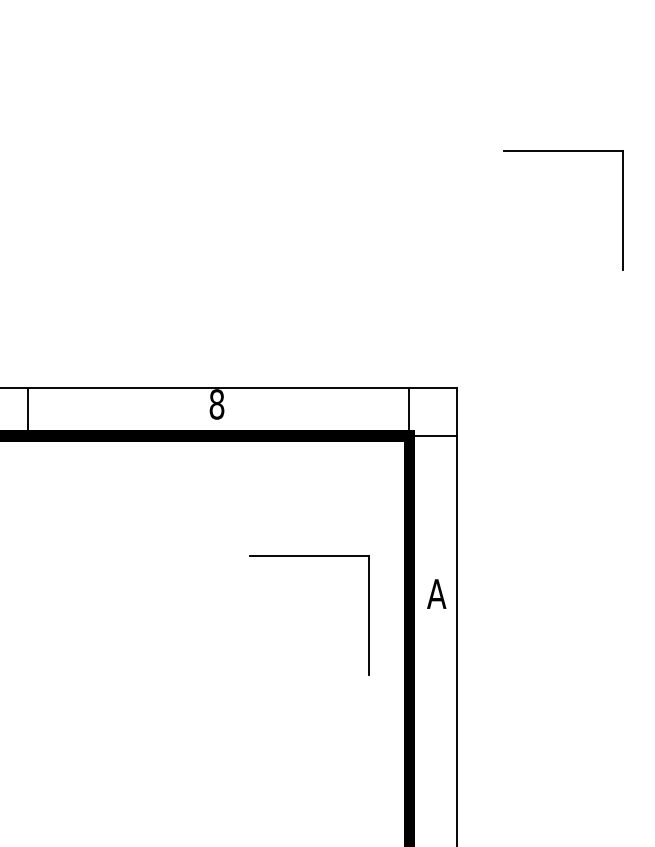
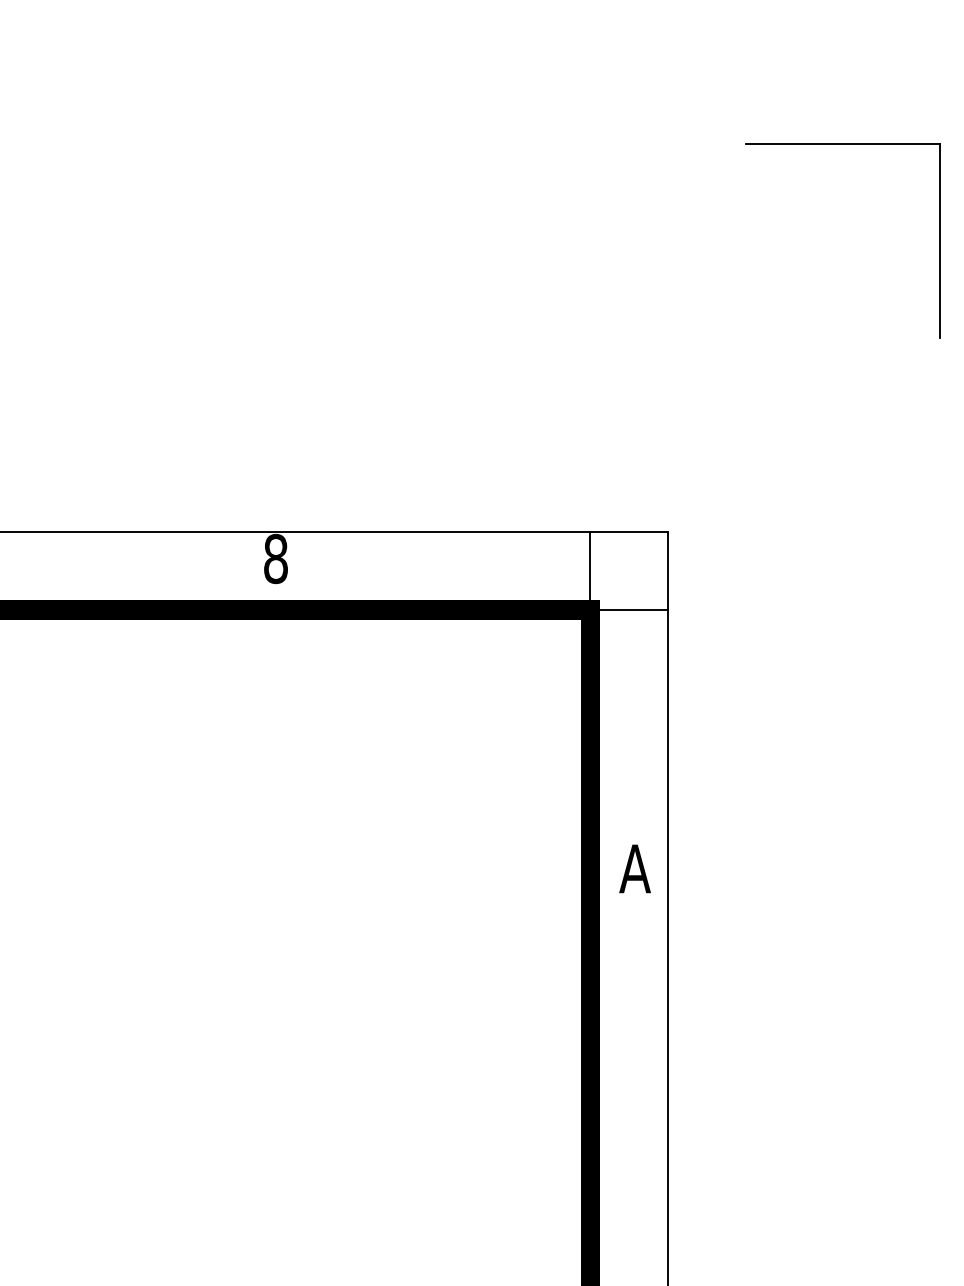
part: (309, 556) -> (427, 807), removed

